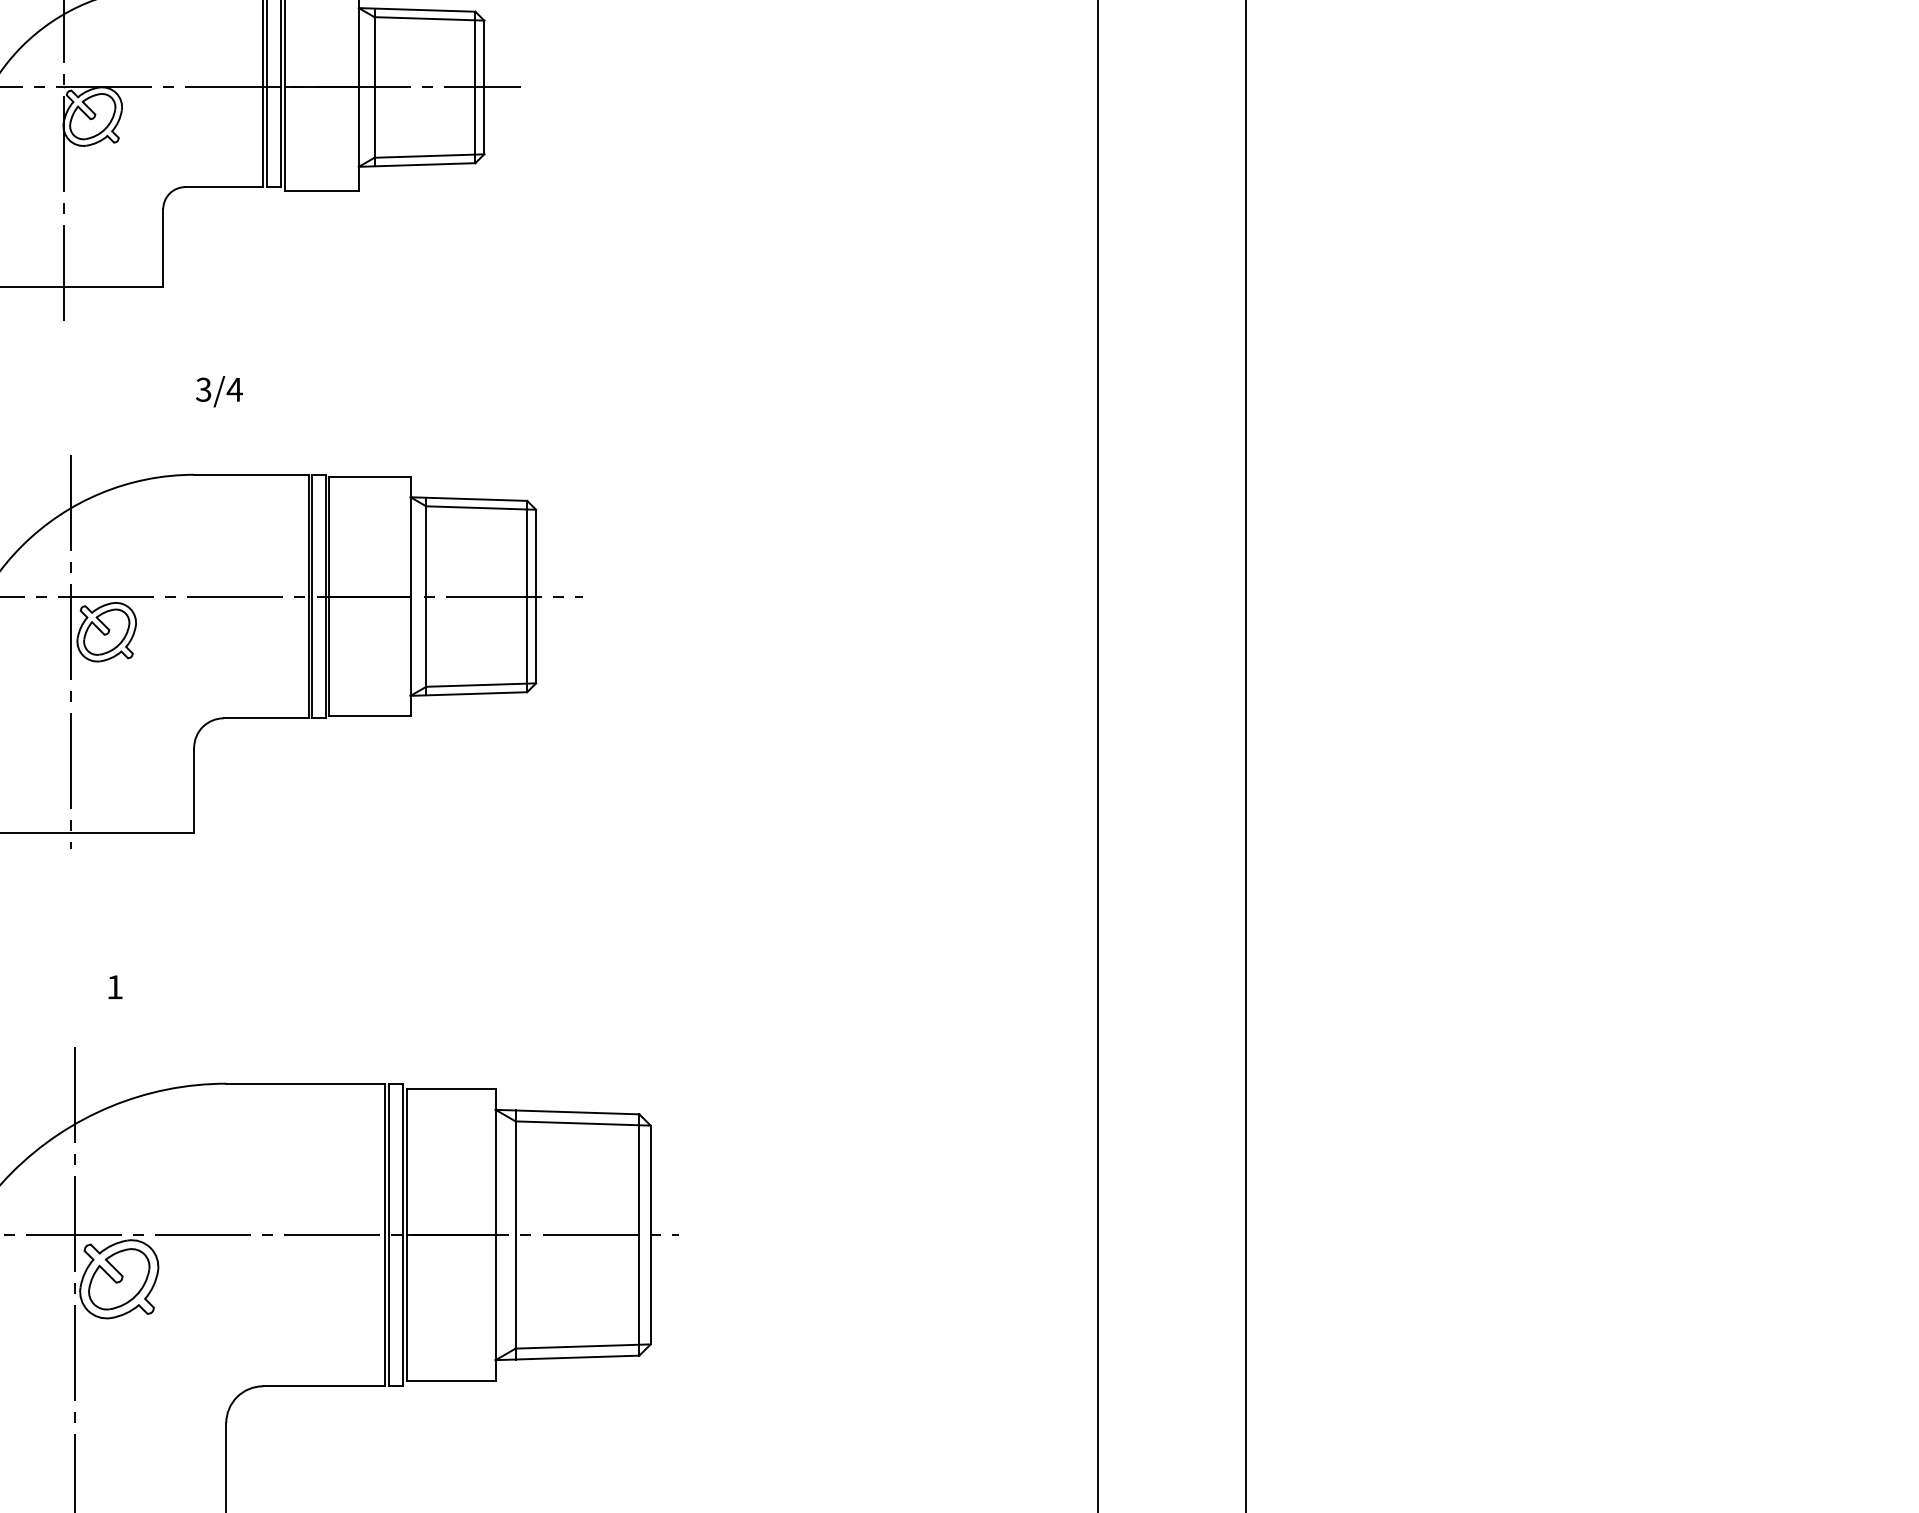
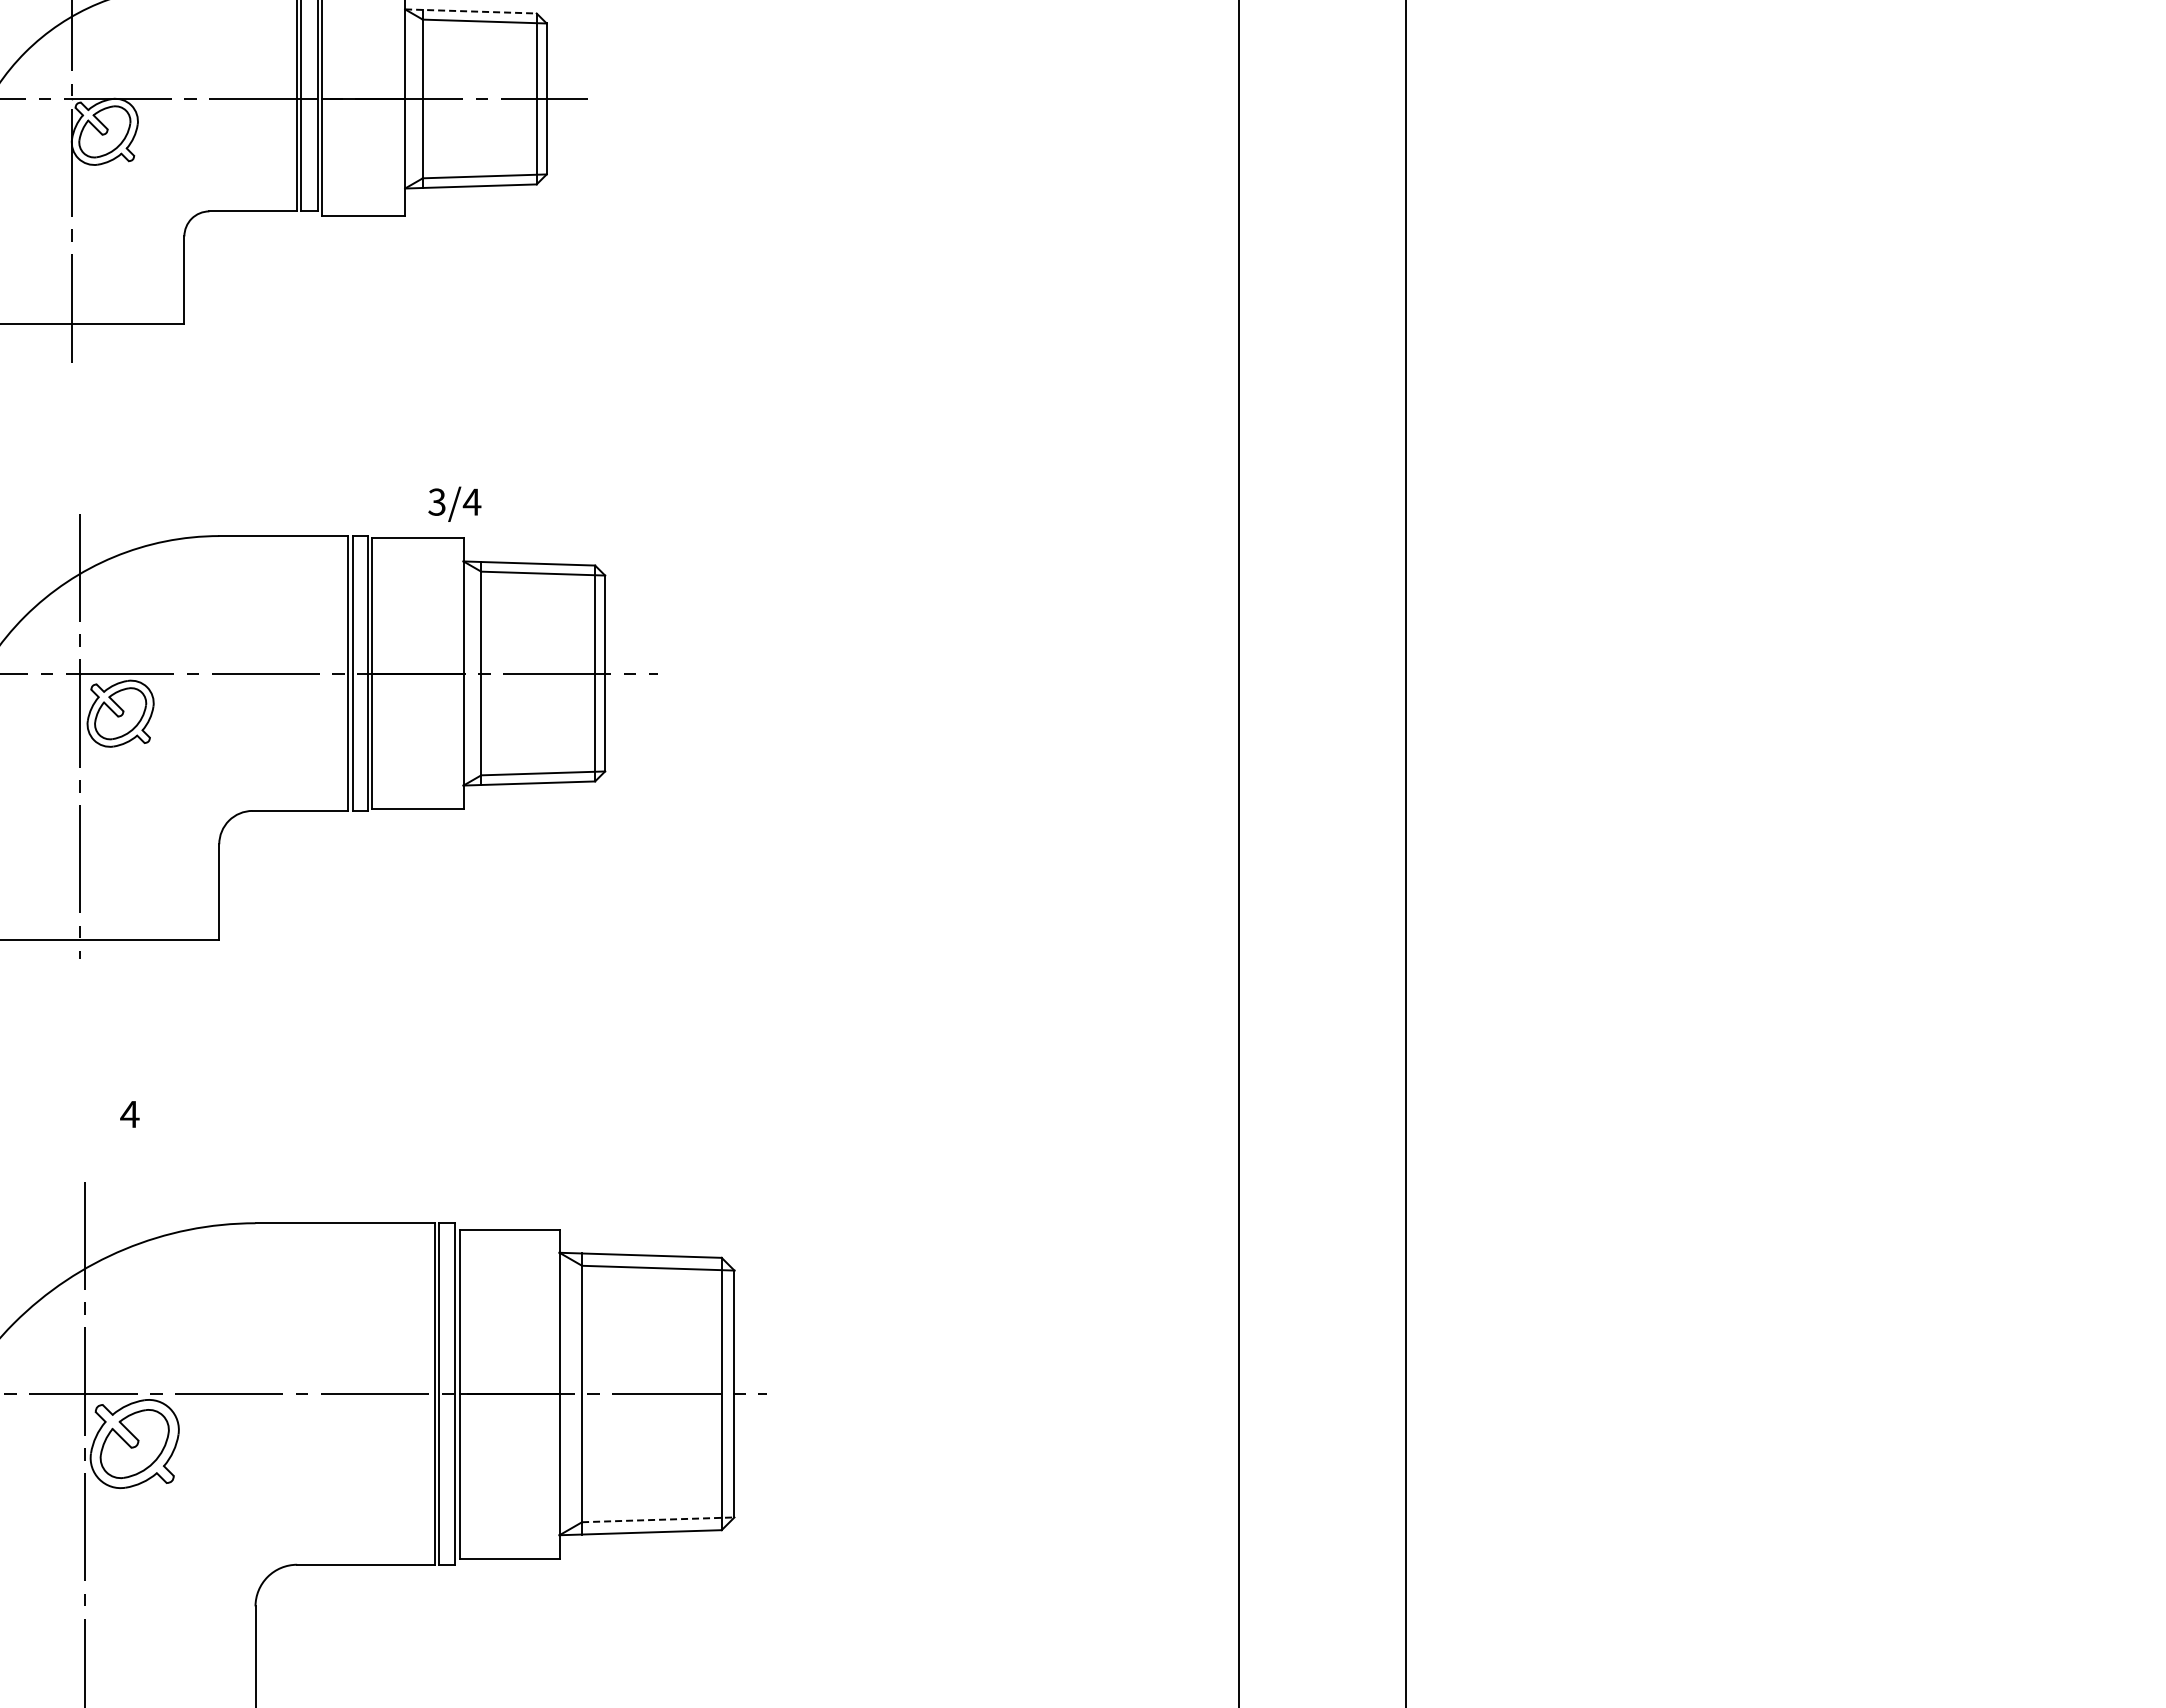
line: (416, 9) -> (470, 11), solid -> dashed
text: (219, 390) -> (454, 503), moved
text: (114, 987) -> (129, 1114), 1 -> 4
line: (583, 1346) -> (658, 1519), solid -> dashed

